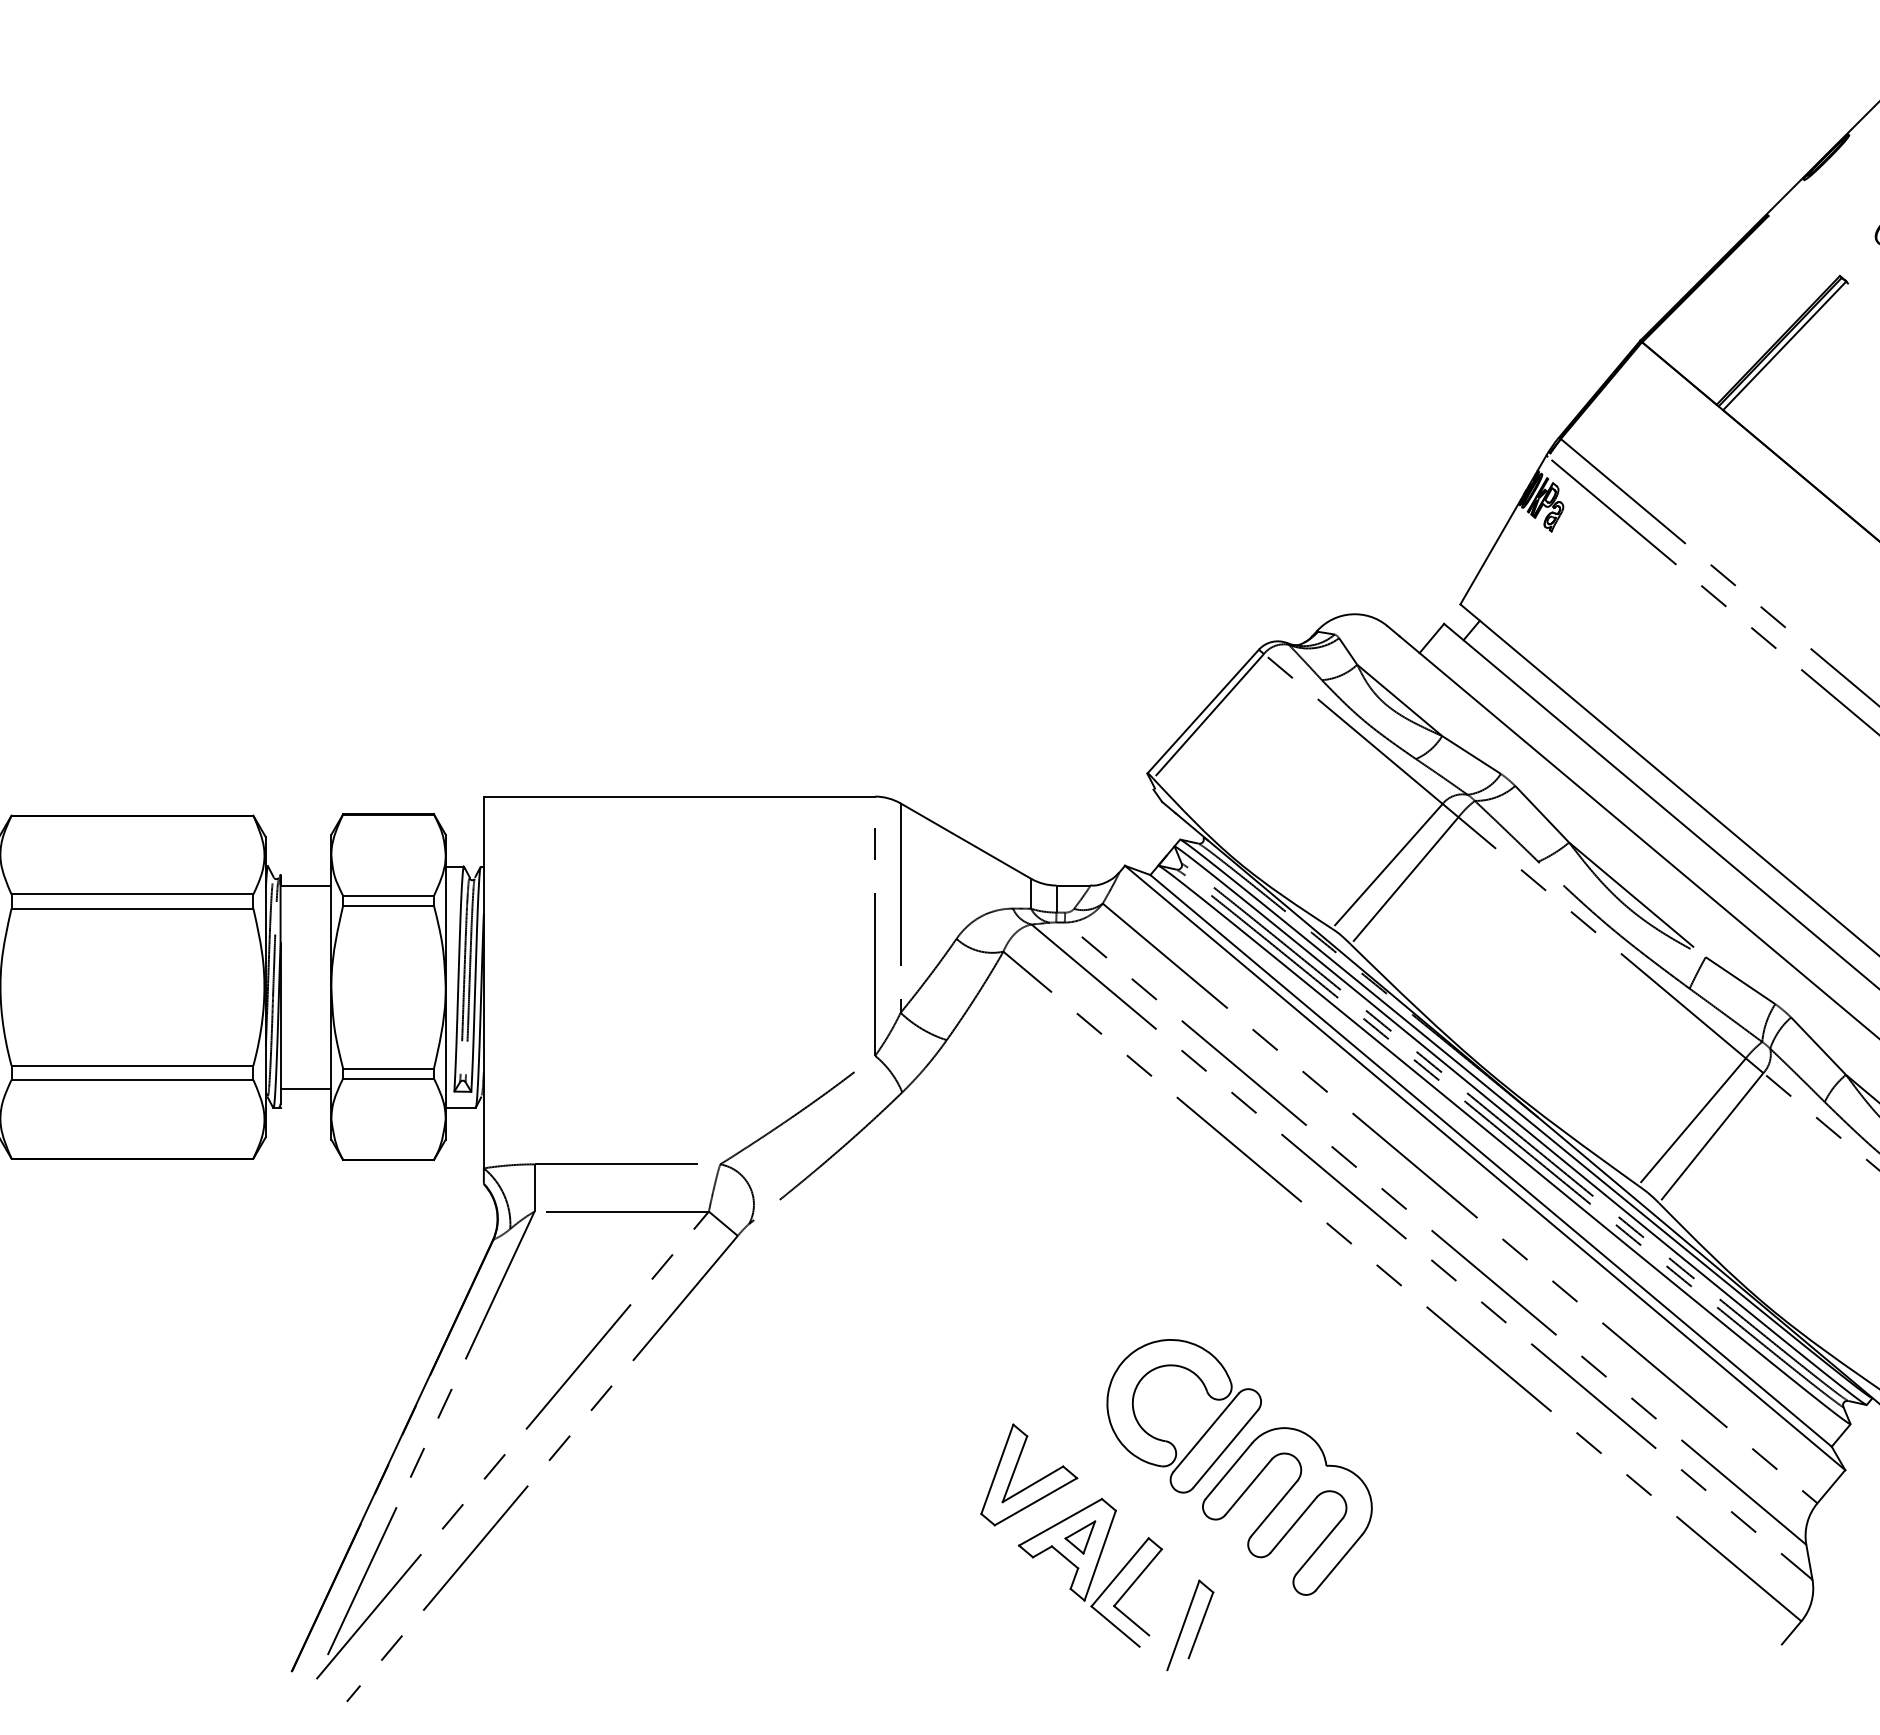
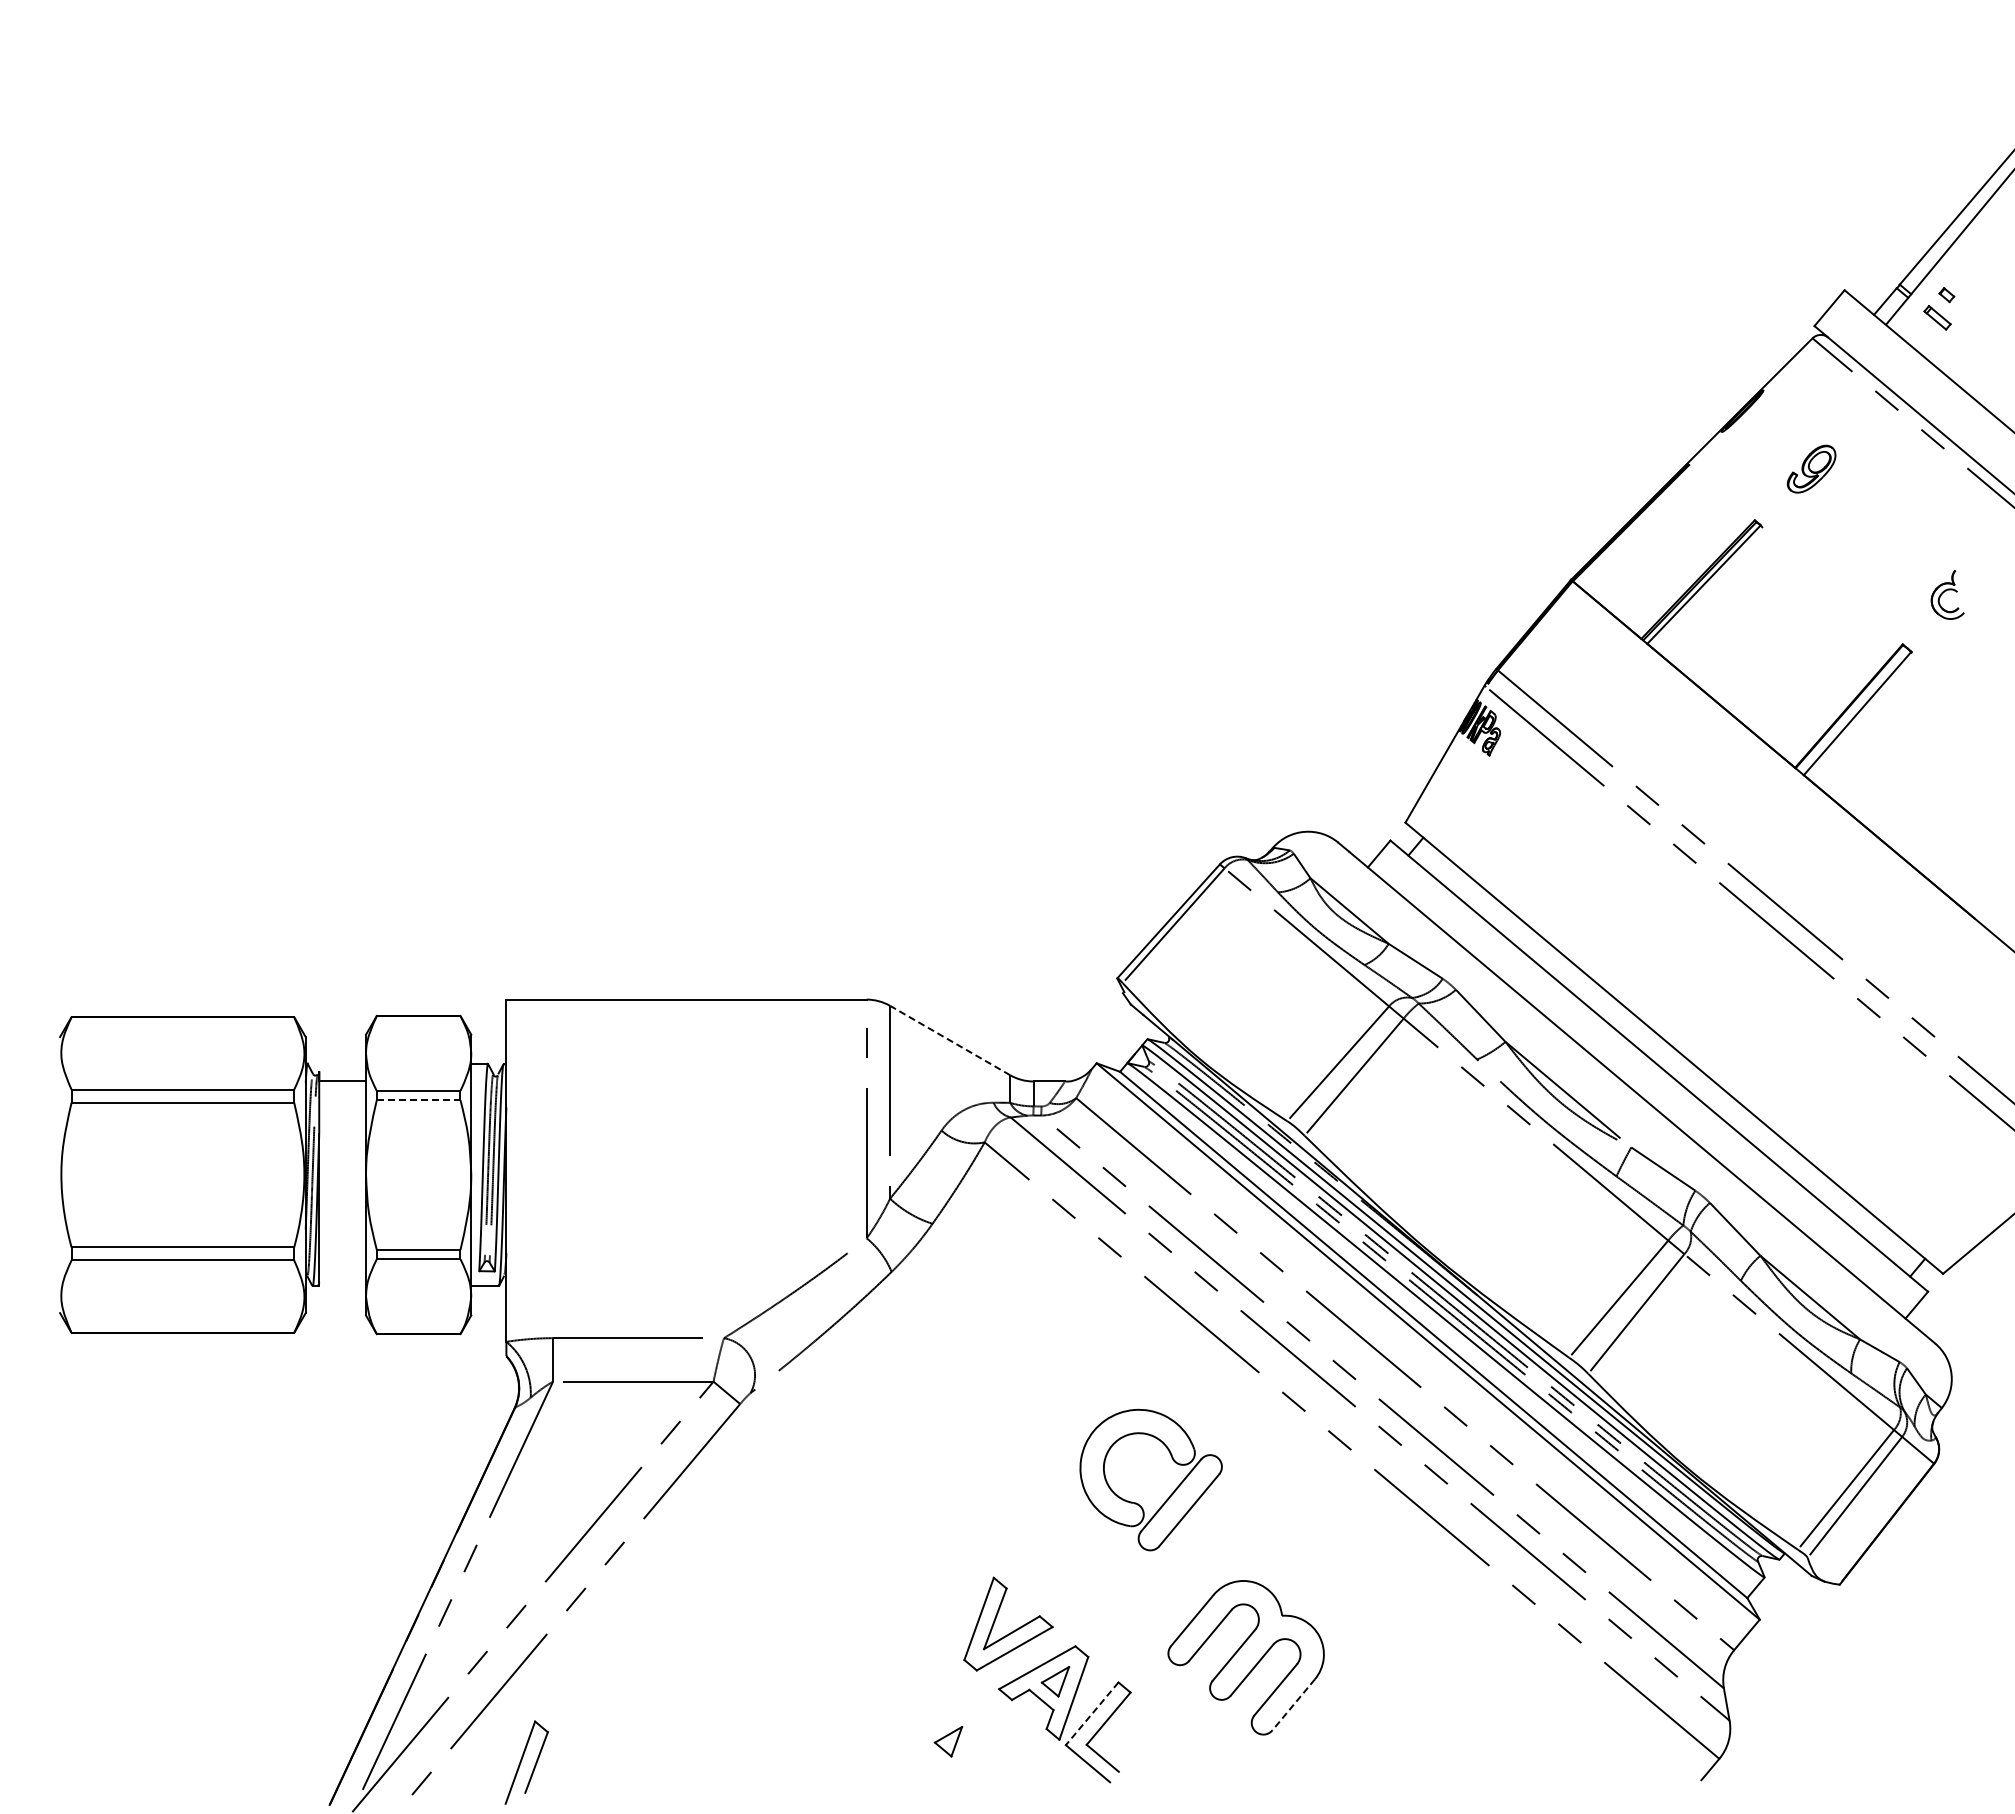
line: (965, 841) -> (949, 1040), solid -> dashed
line: (388, 906) -> (418, 1100), solid -> dashed
line: (305, 1088) -> (342, 1268), removed
part: (1204, 1433) -> (1169, 1495), moved
line: (1338, 1563) -> (1293, 1705), solid -> dashed
line: (1120, 1572) -> (1092, 1713), solid -> dashed
part: (964, 1602) -> (948, 1741), added
part: (1189, 1625) -> (526, 1762), moved

